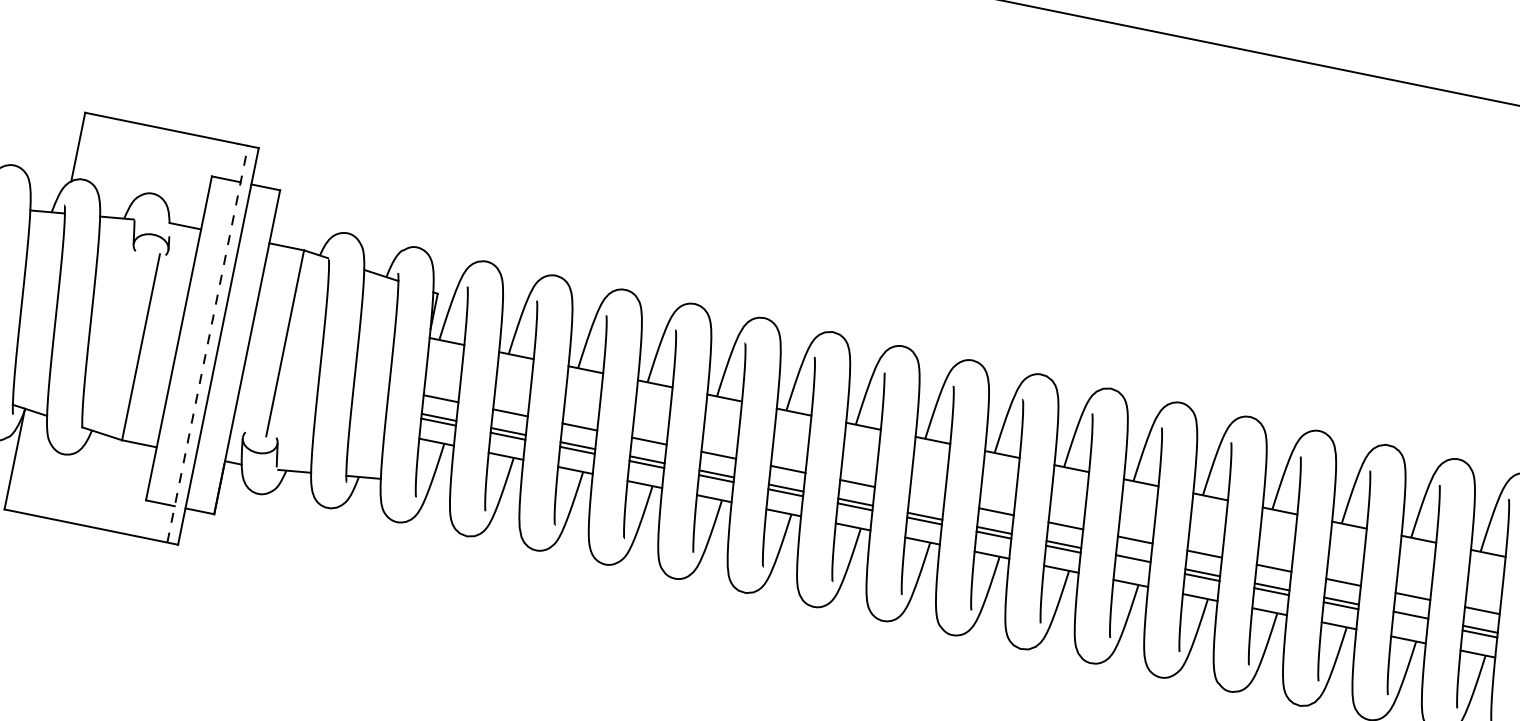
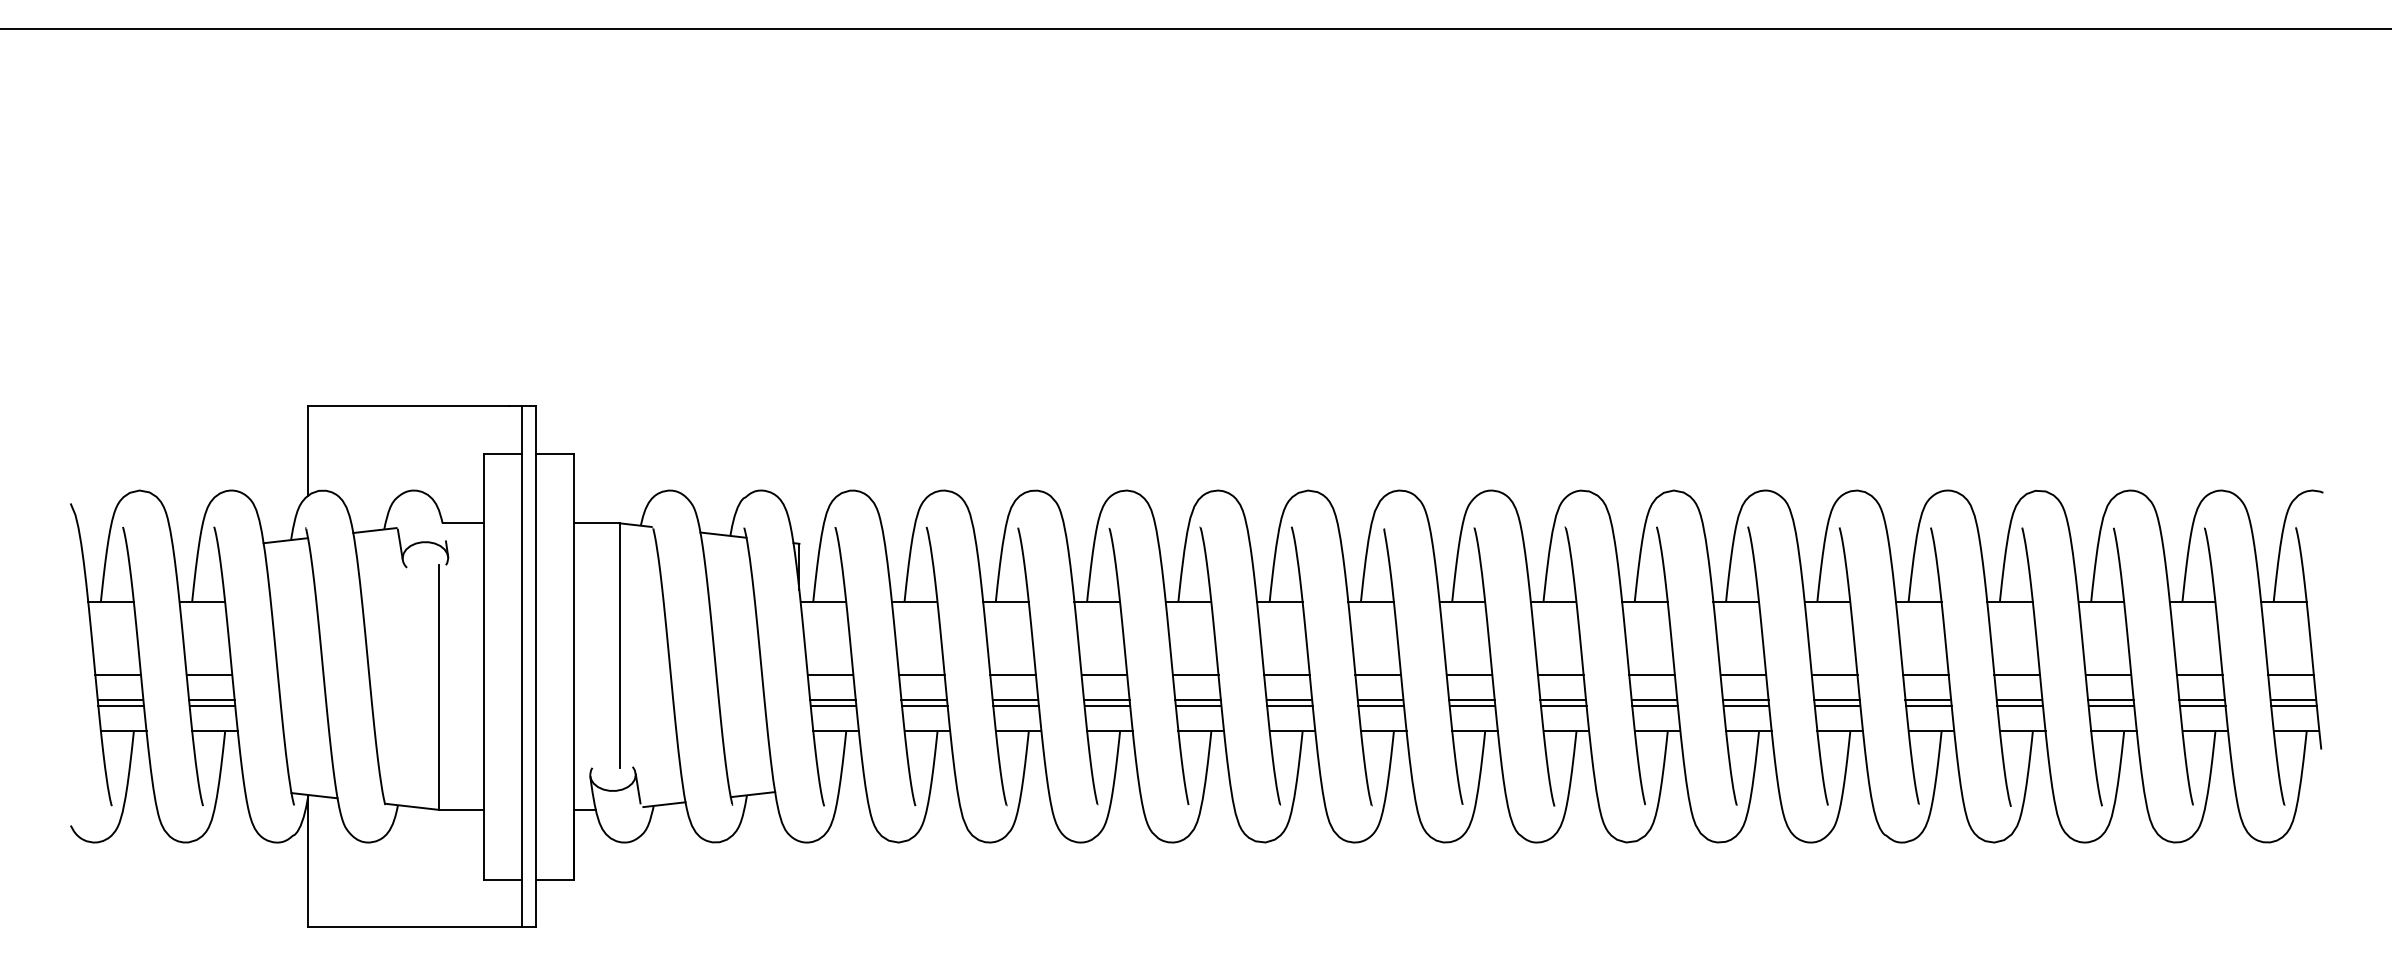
line: (207, 344) -> (521, 666), dashed -> solid
line: (926, 497) -> (1469, 675), added
line: (1132, 563) -> (1746, 705), added
line: (1410, 619) -> (2111, 705), added

